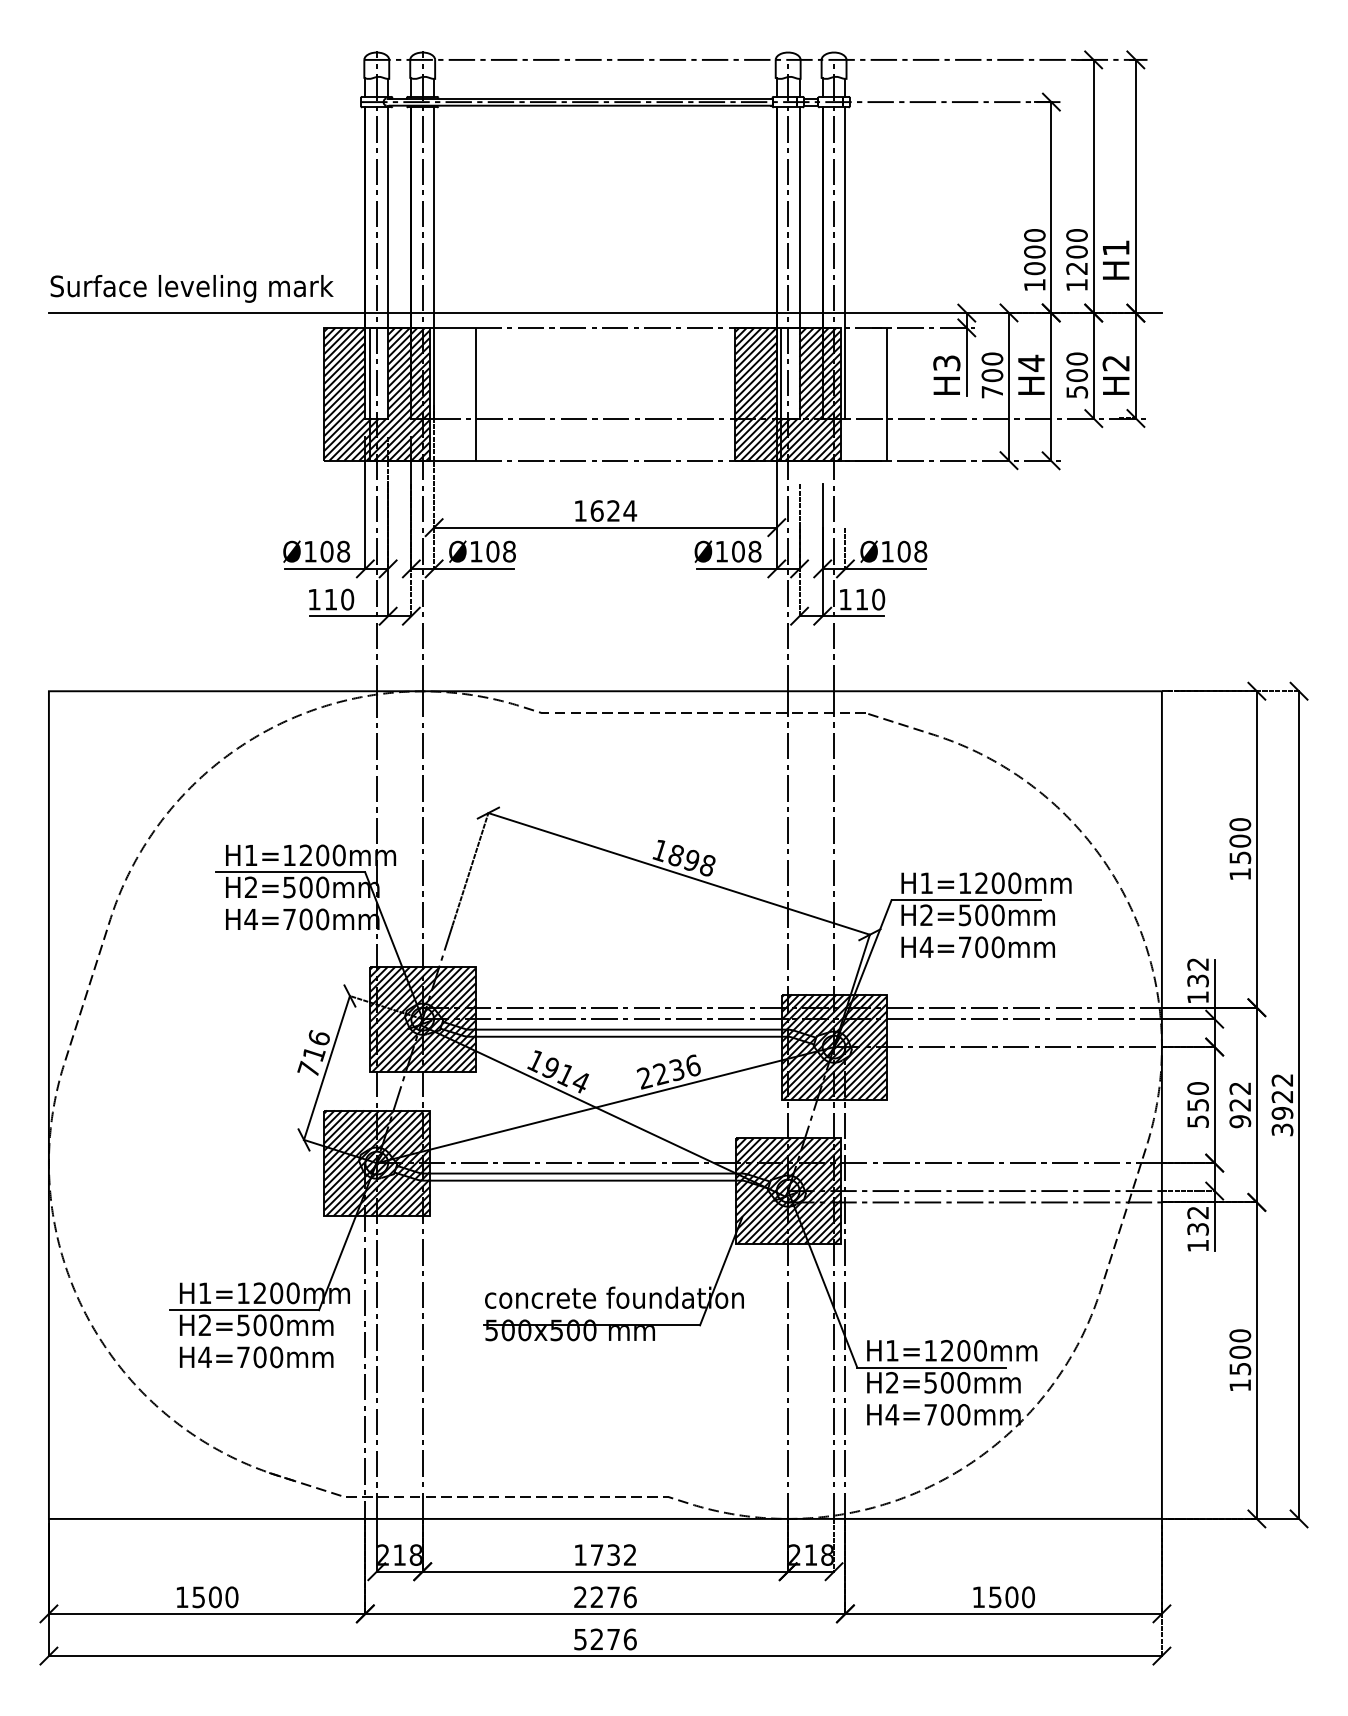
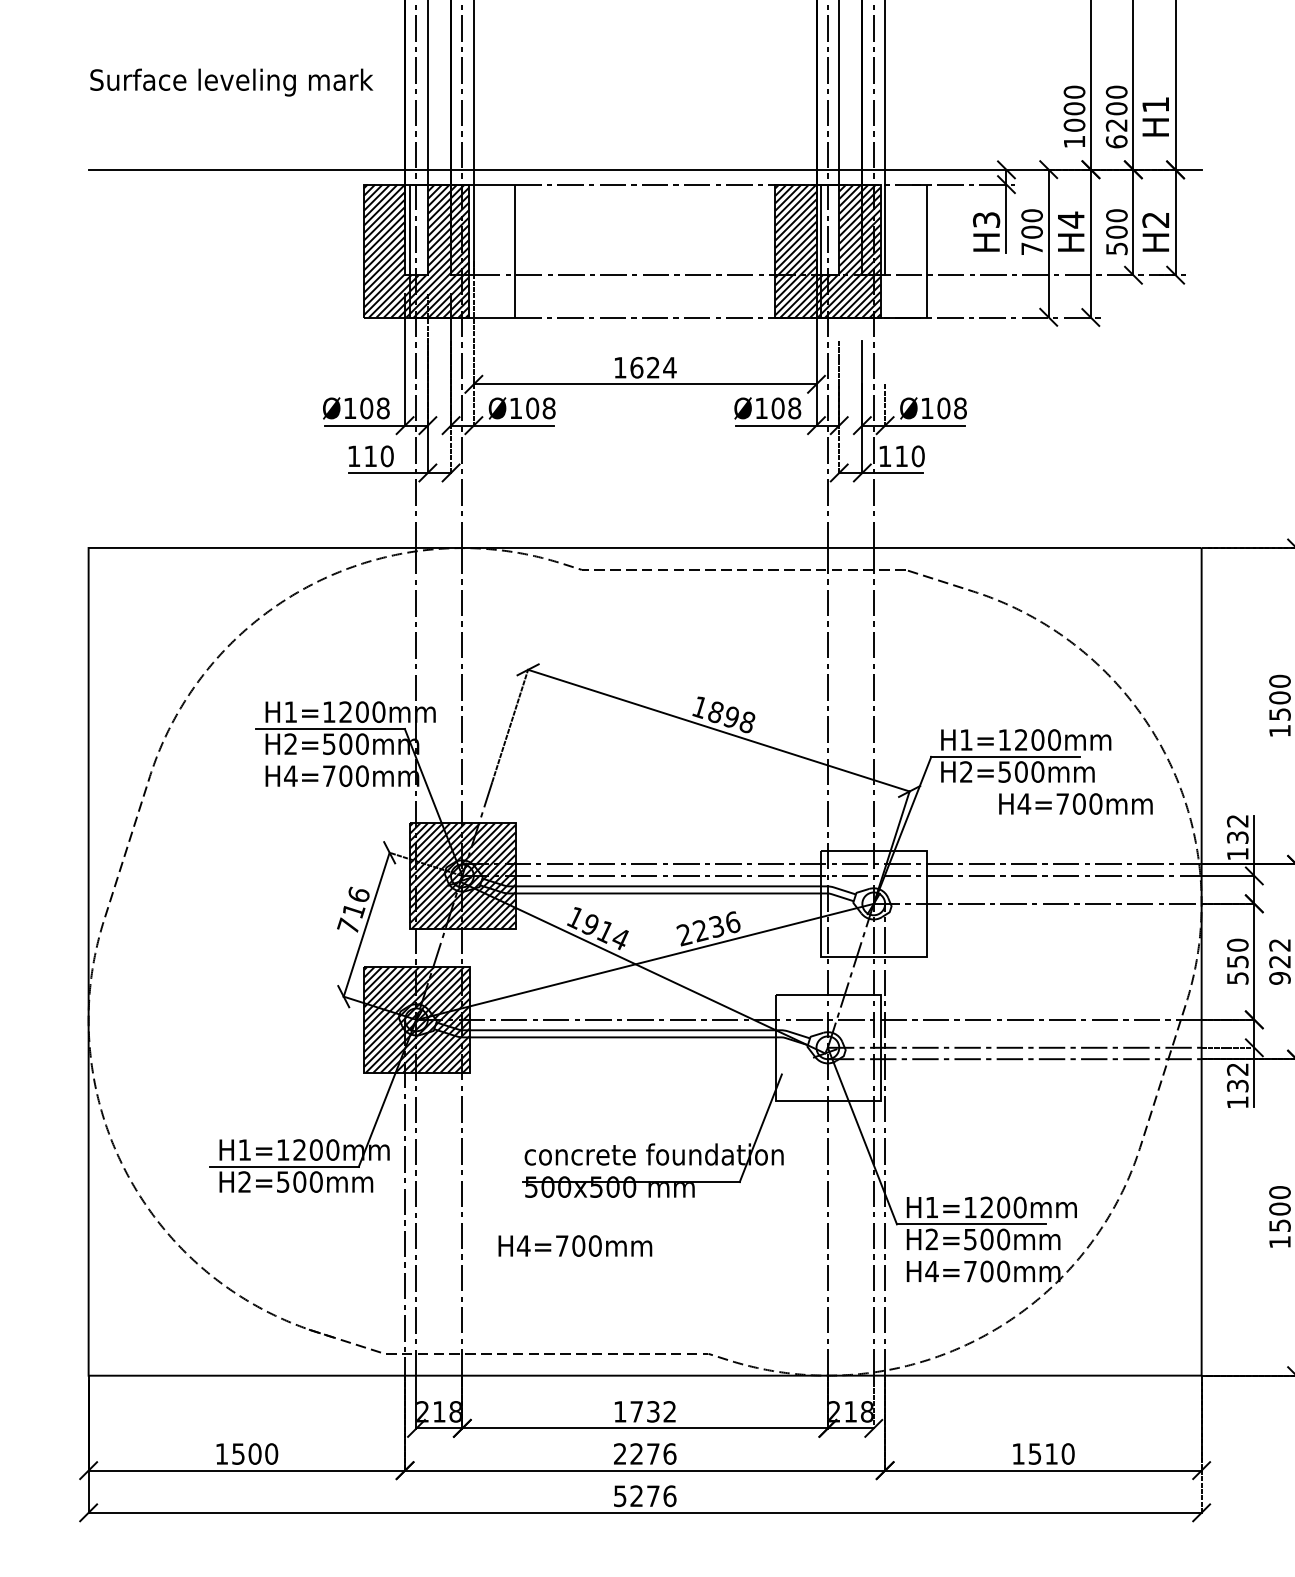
text: (1076, 284) -> (1116, 141), 1200 -> 6200
text: (191, 288) -> (231, 82), moved
text: (977, 947) -> (1075, 804), moved
hatch: (834, 1046) -> (874, 903), removed
hatch: (788, 1190) -> (828, 1047), removed
text: (256, 1357) -> (575, 1246), moved
text: (1011, 1597) -> (1051, 1454), 1500 -> 1510

